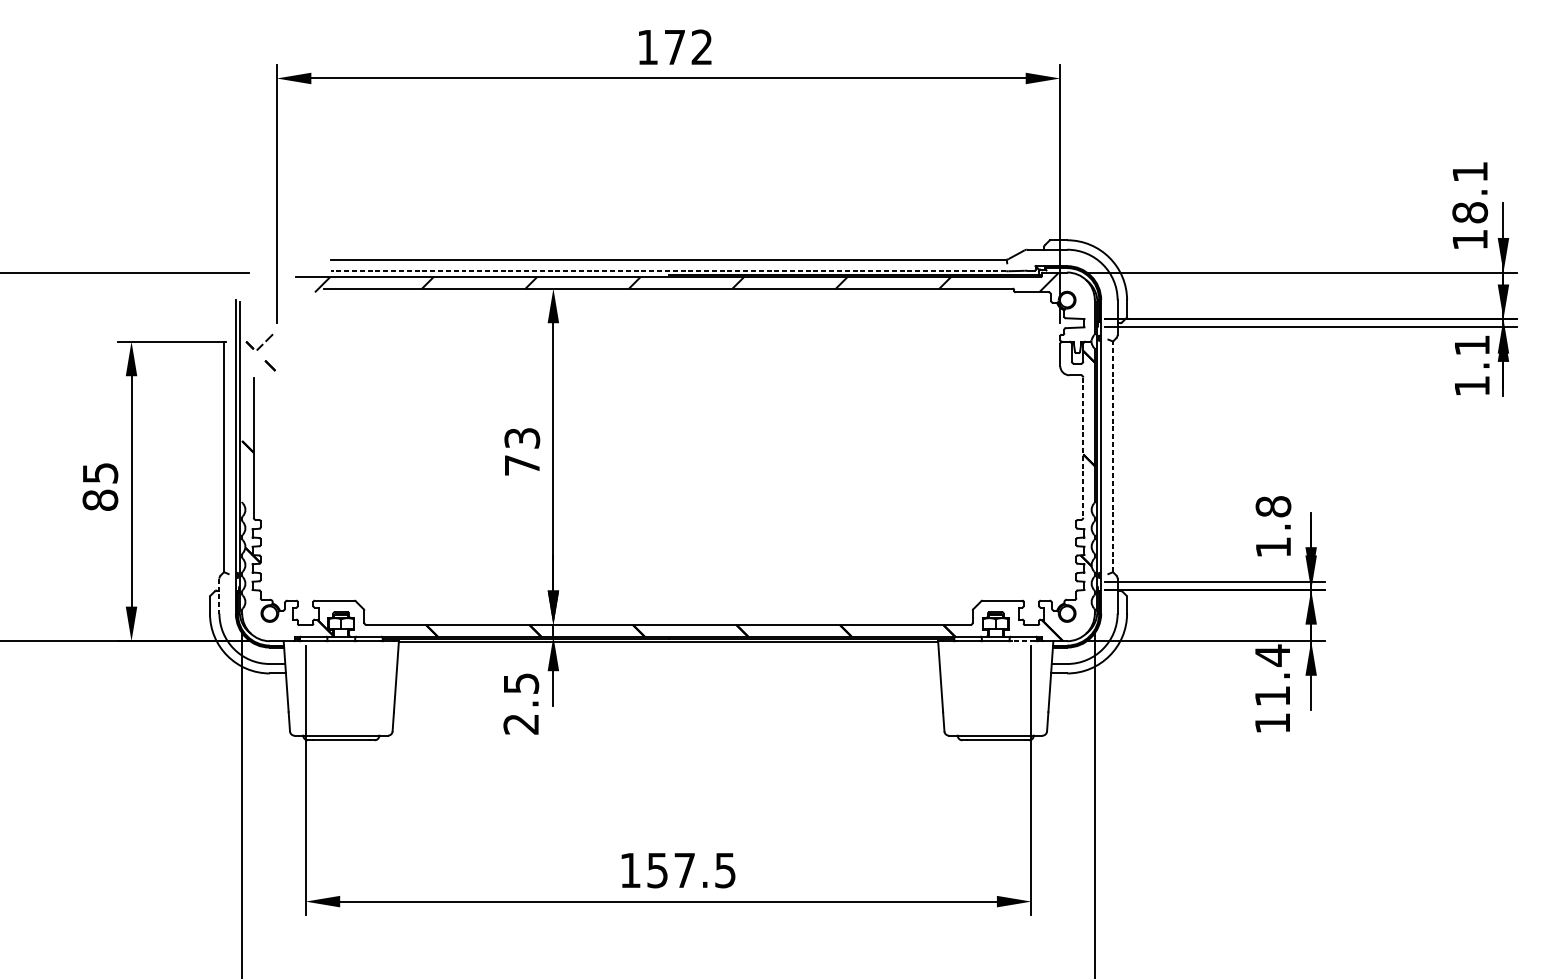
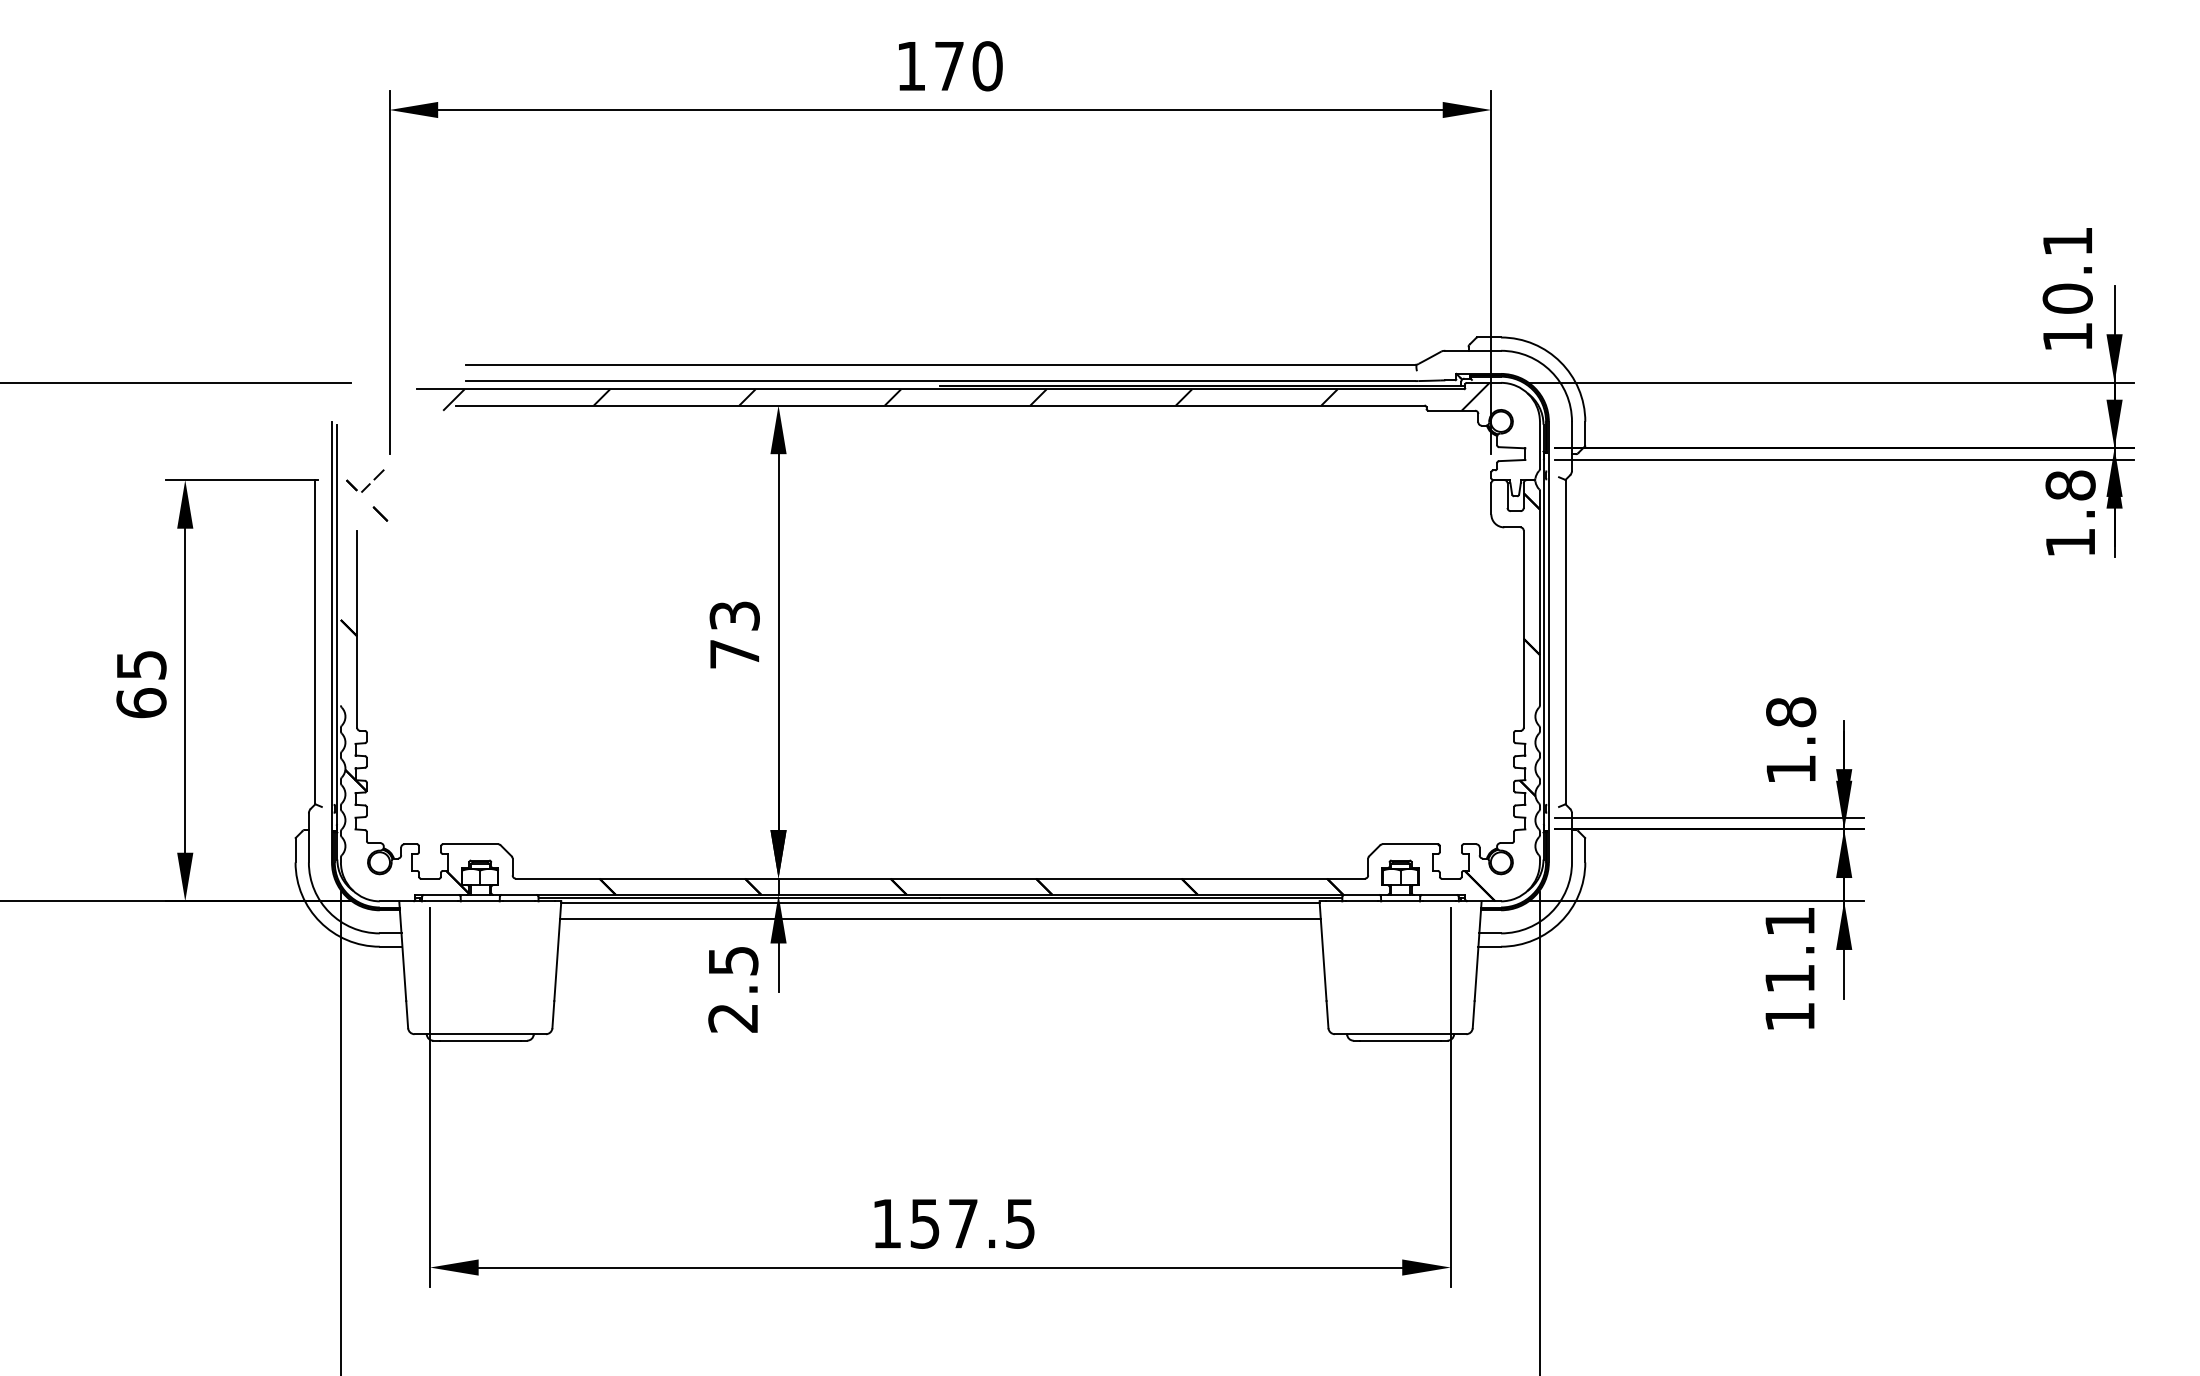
text: (702, 47) -> (987, 66), 172 -> 170
text: (1469, 212) -> (2067, 298), 18.1 -> 10.1
line: (668, 271) -> (940, 381), dashed -> solid
text: (1472, 345) -> (2070, 485), 1.1 -> 1.8
line: (1083, 447) -> (1523, 629), dashed -> solid
line: (1113, 456) -> (1565, 641), dashed -> solid
text: (100, 500) -> (141, 703), 85 -> 65
line: (219, 595) -> (308, 837), dashed -> solid
line: (1023, 641) -> (1439, 901), dashed -> solid
line: (668, 654) -> (940, 919), added
text: (1272, 655) -> (1789, 921), 11.4 -> 11.1

